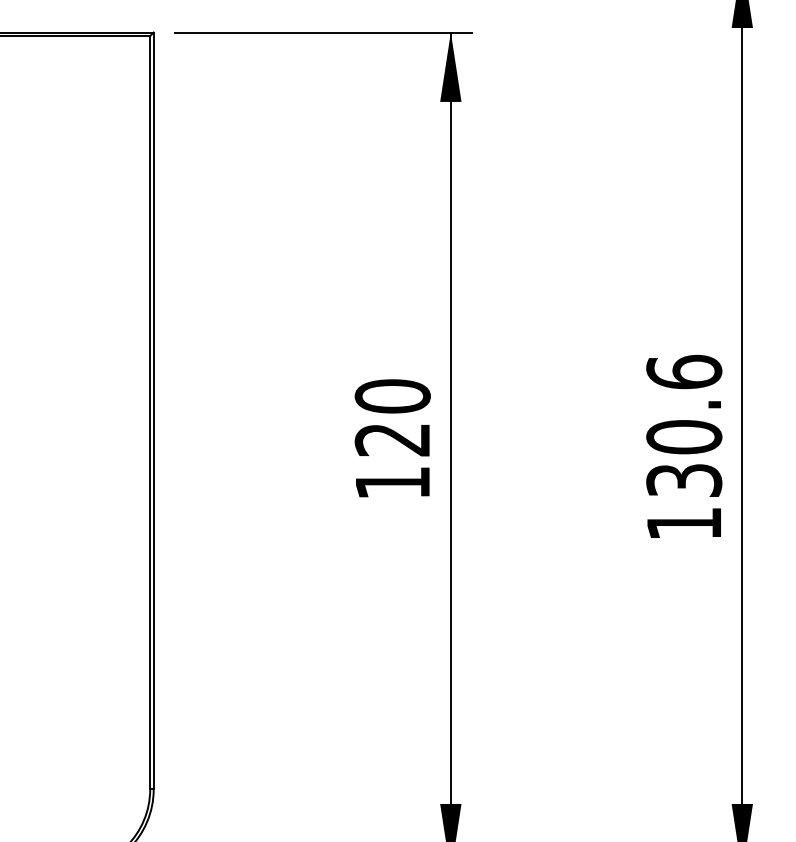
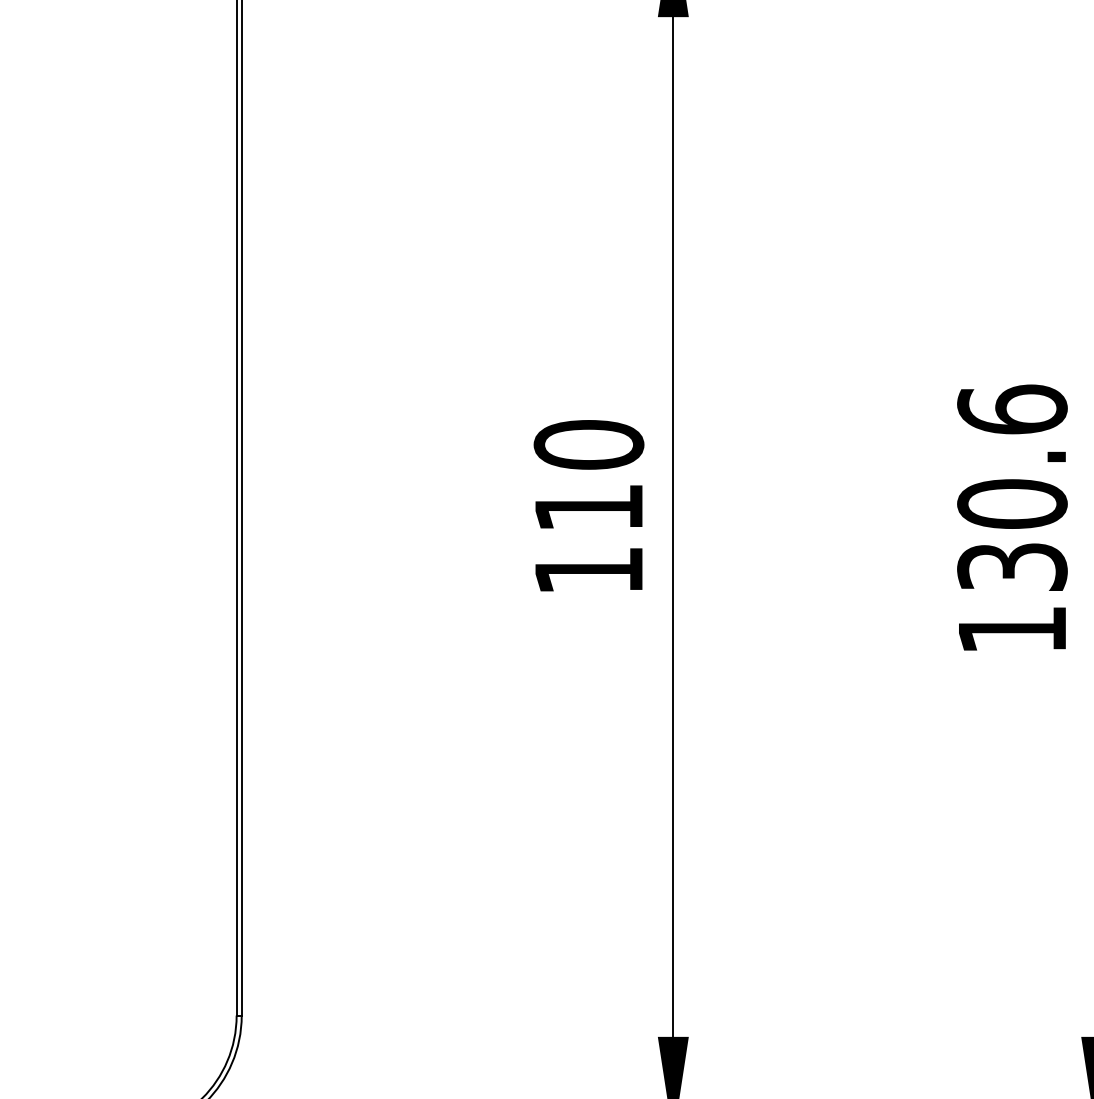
text: (391, 440) -> (587, 508), 120 -> 110

